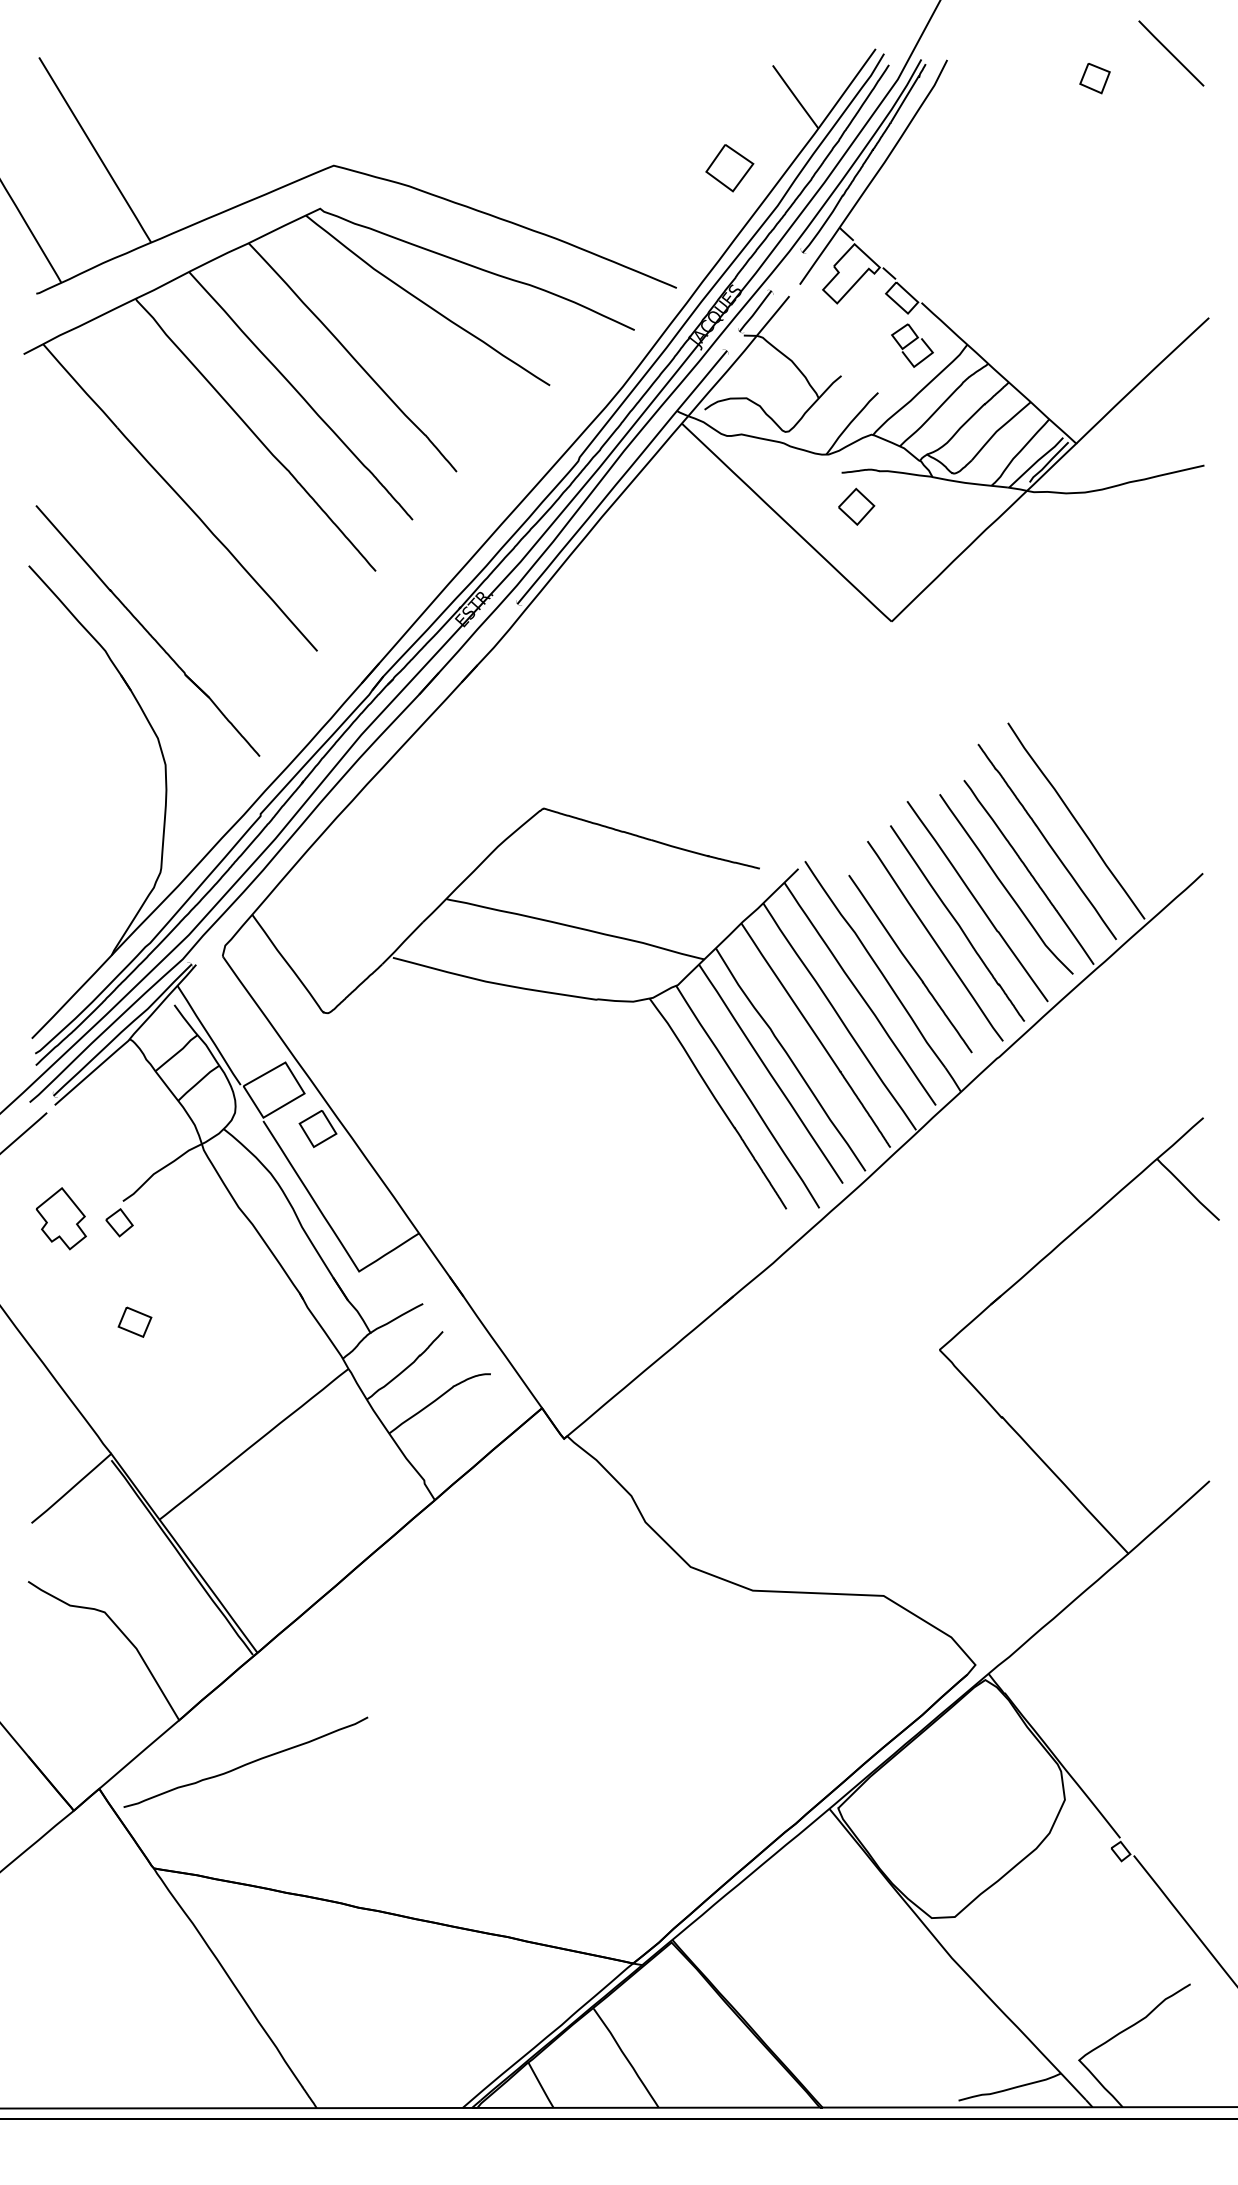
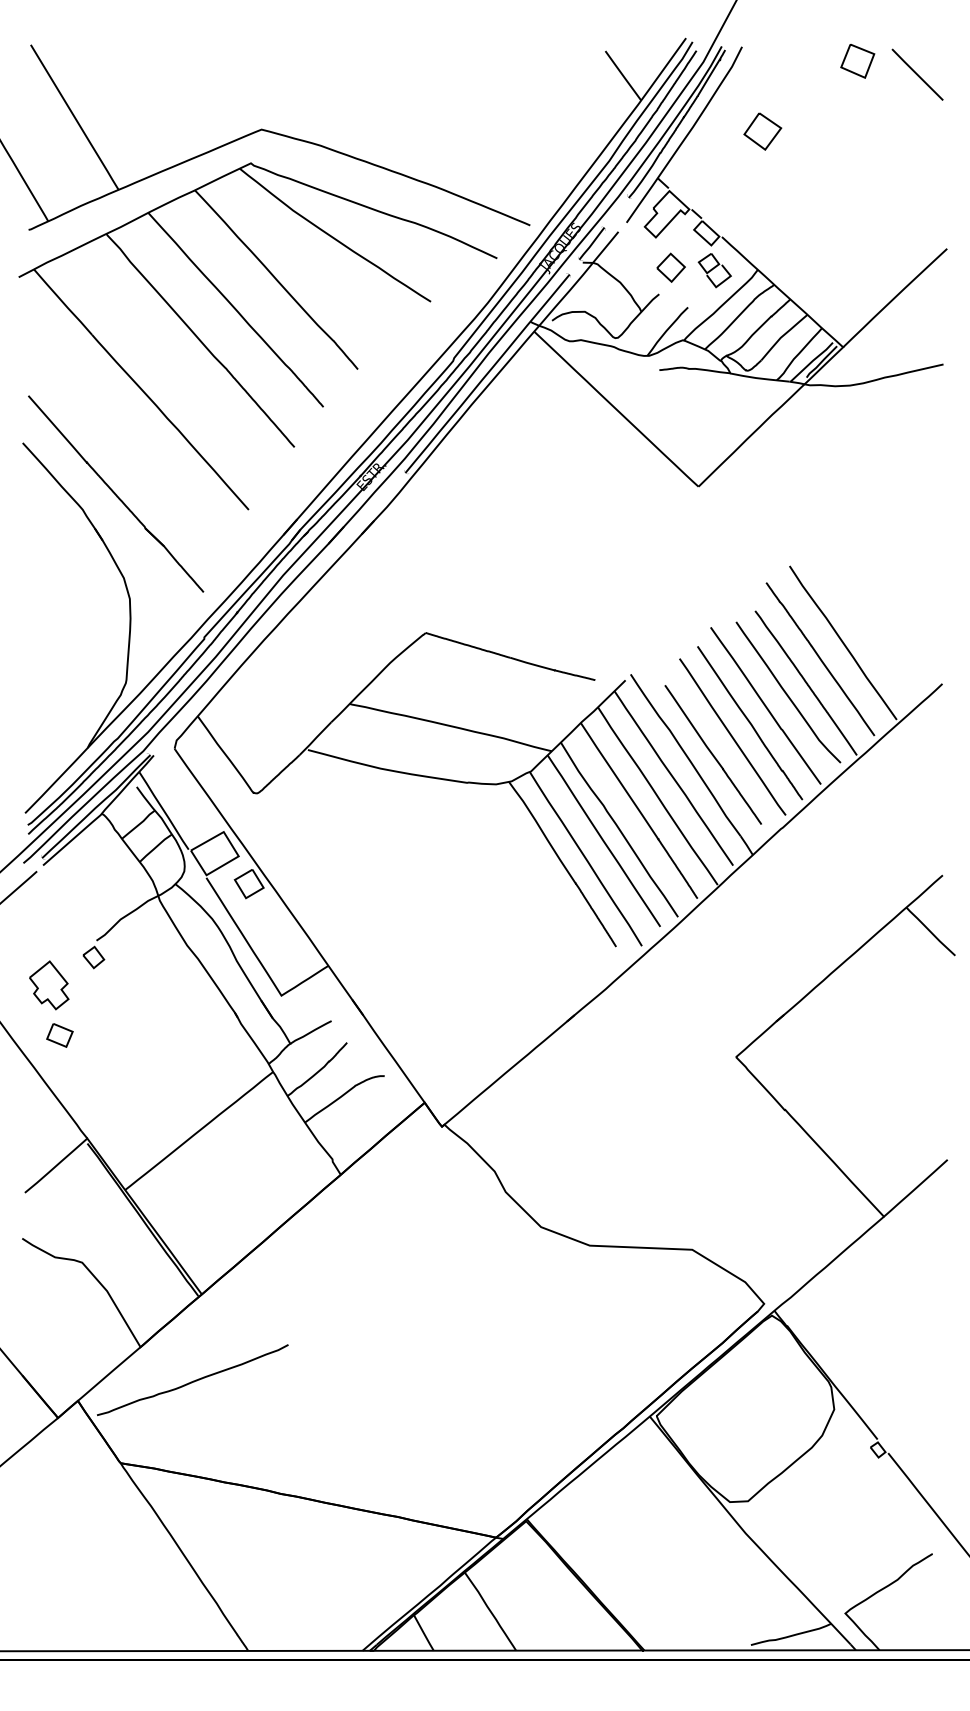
line: (1171, 53) -> (917, 74), moved
part: (1094, 78) -> (857, 61), size x1.43
part: (729, 168) -> (762, 131), moved
part: (855, 506) -> (670, 267), moved
part: (61, 1218) -> (49, 985), moved
part: (134, 1322) -> (59, 1035), moved

